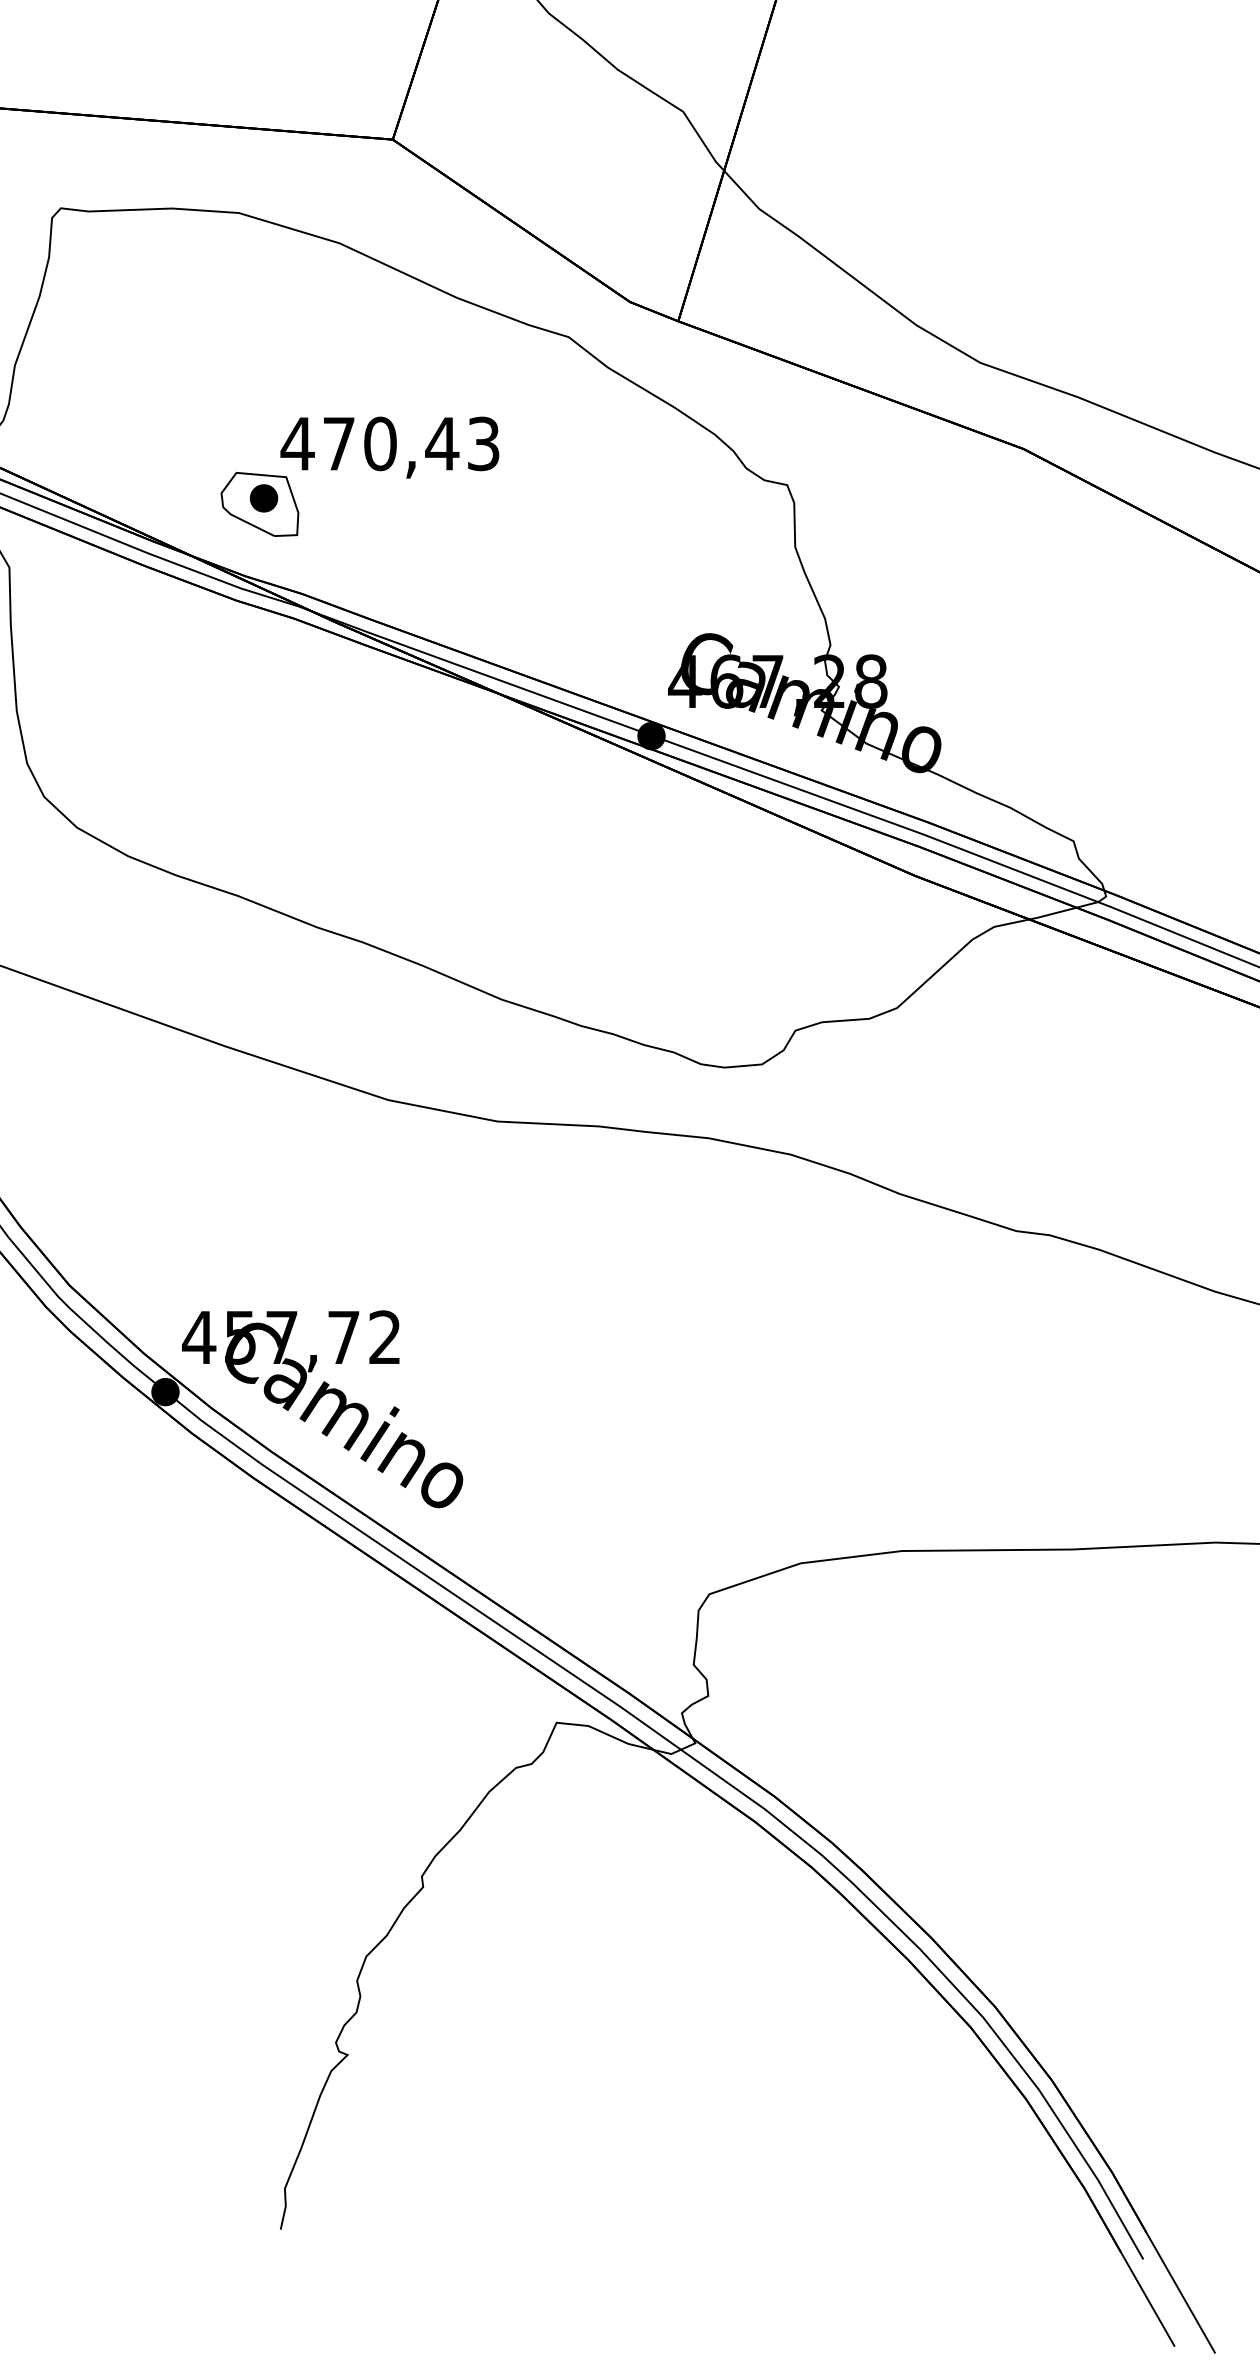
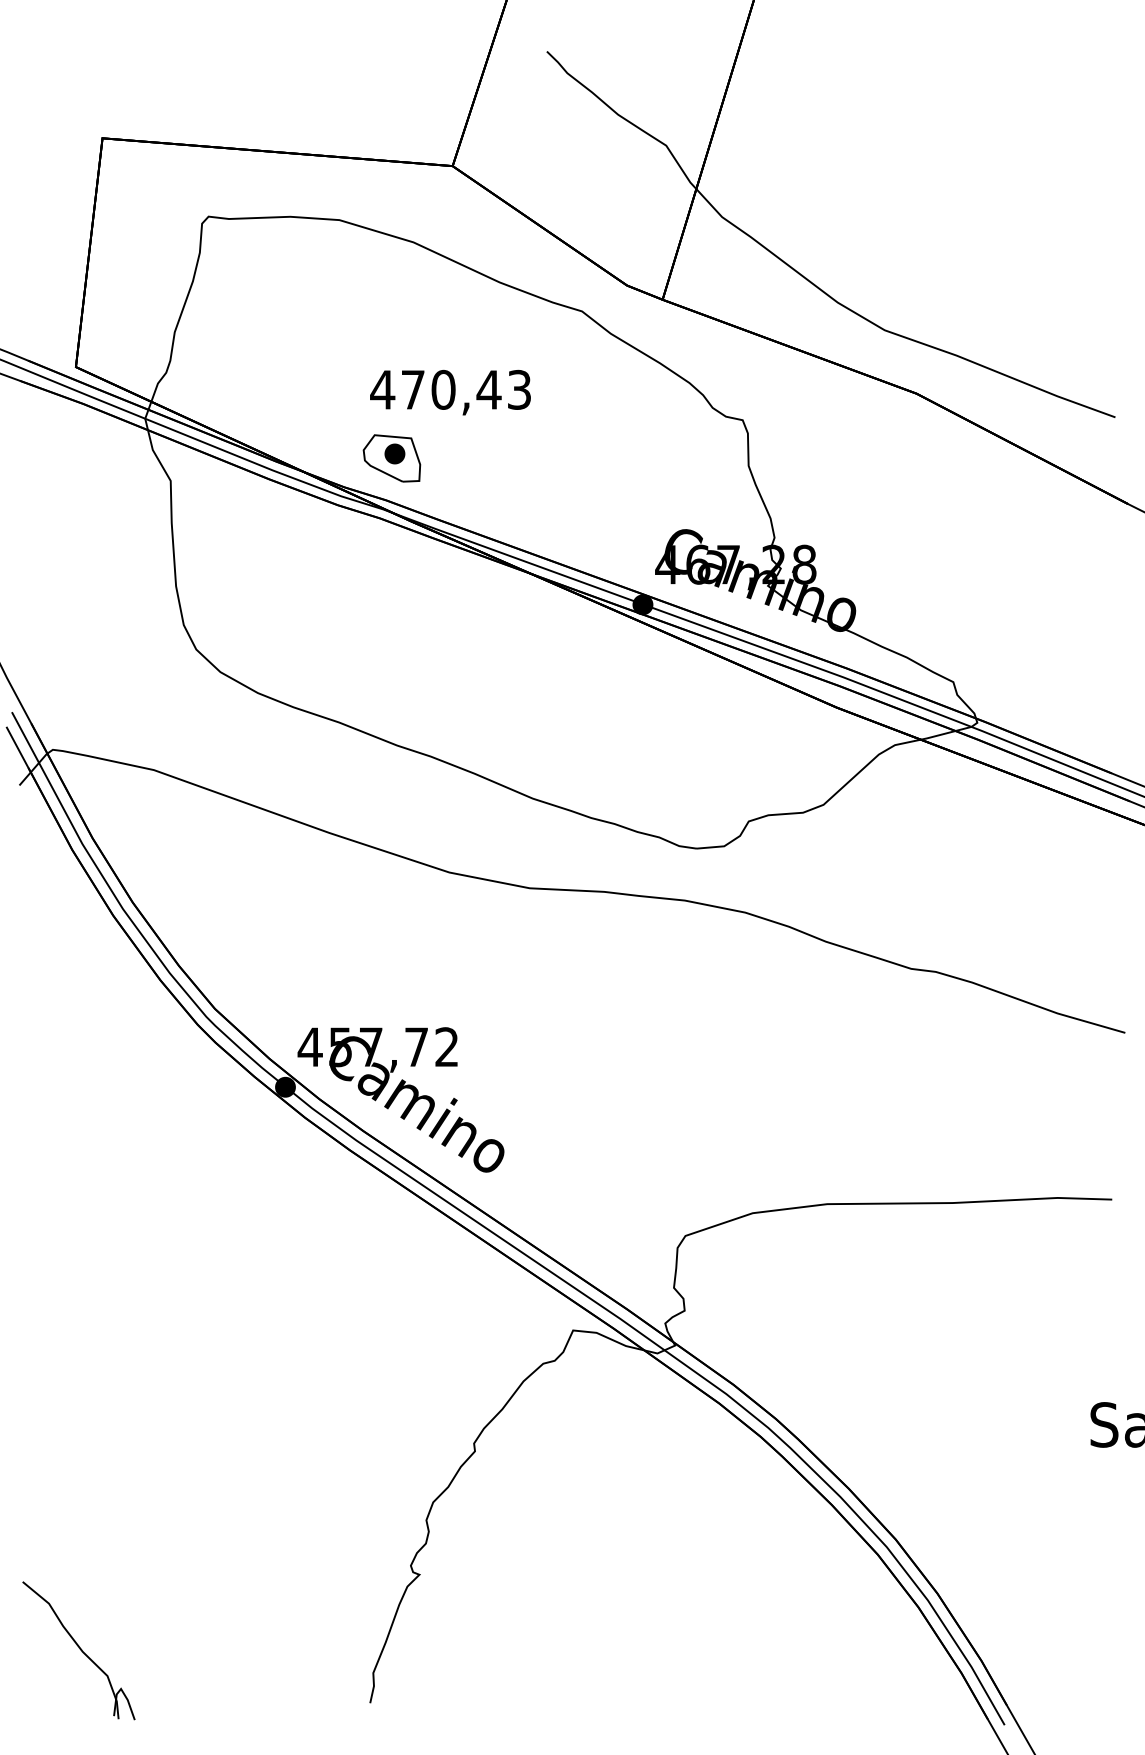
part: (259, 504) -> (391, 458), moved

